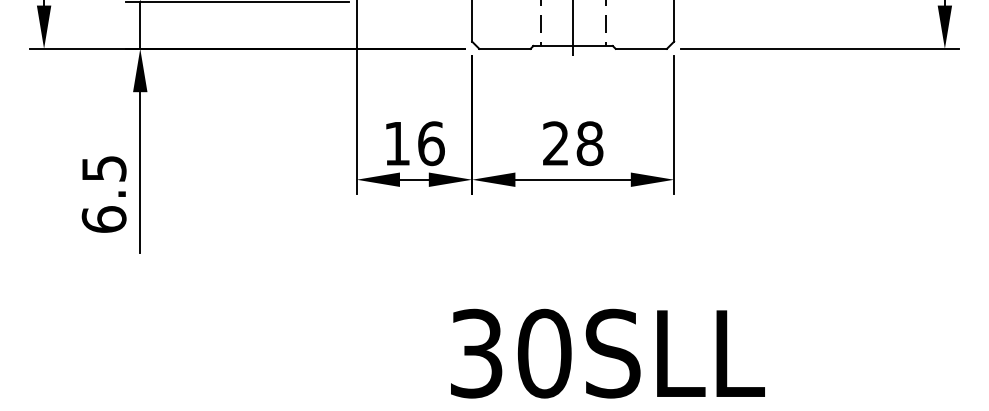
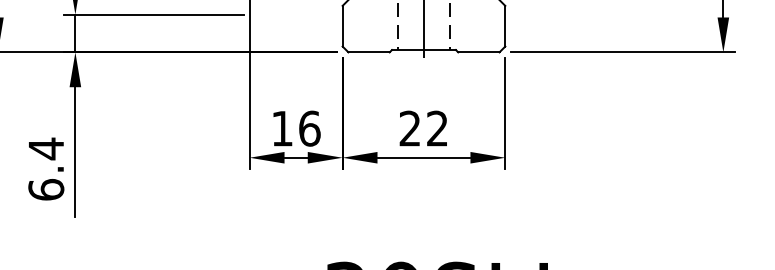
text: (589, 143) -> (437, 128), 28 -> 22
text: (104, 168) -> (46, 148), 6.5 -> 6.4

